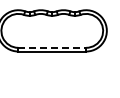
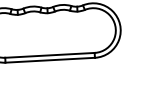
line: (52, 47) -> (50, 54), dashed -> solid

